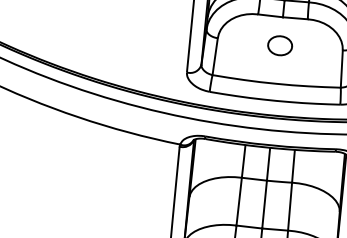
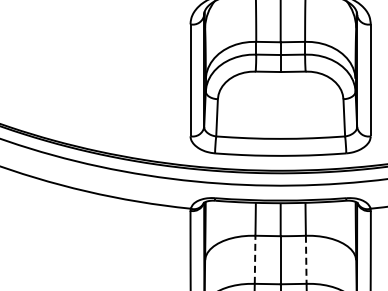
part: (280, 45) -> (280, 100), removed
line: (239, 201) -> (255, 259), solid -> dashed
line: (290, 207) -> (306, 260), solid -> dashed

